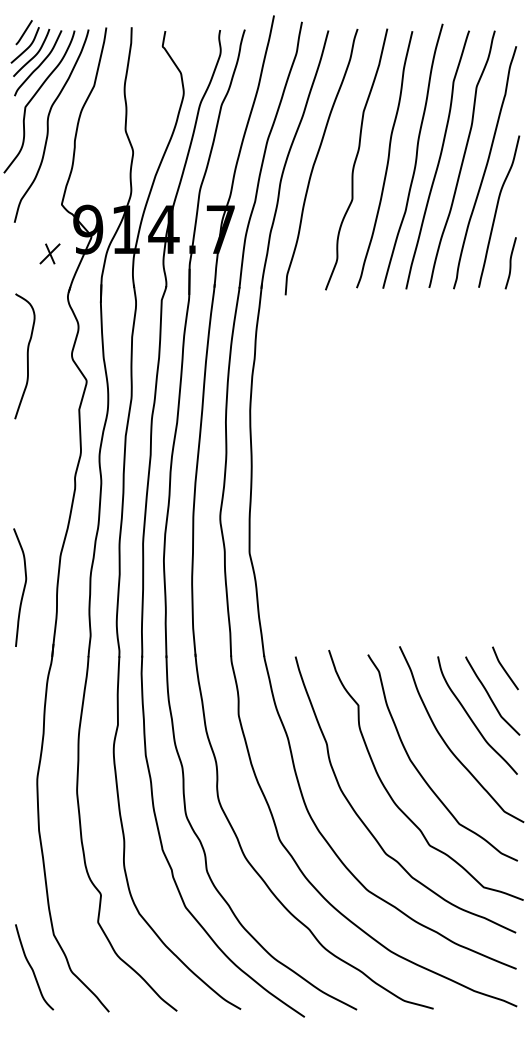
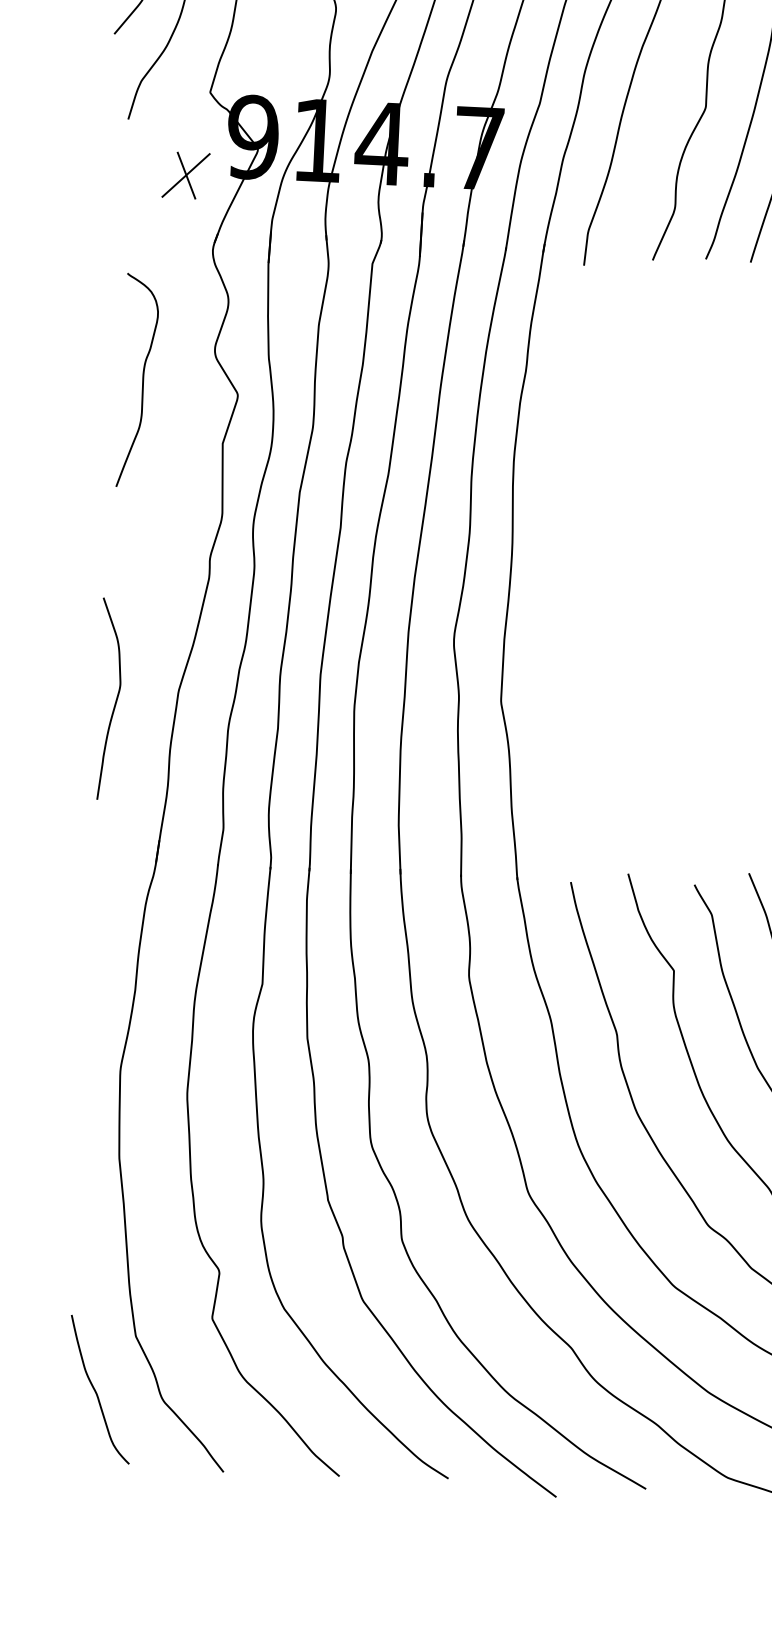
part: (49, 253) -> (185, 174), size x1.4
curve: (26, 356) -> (140, 380), moved
curve: (23, 587) -> (115, 699), moved

